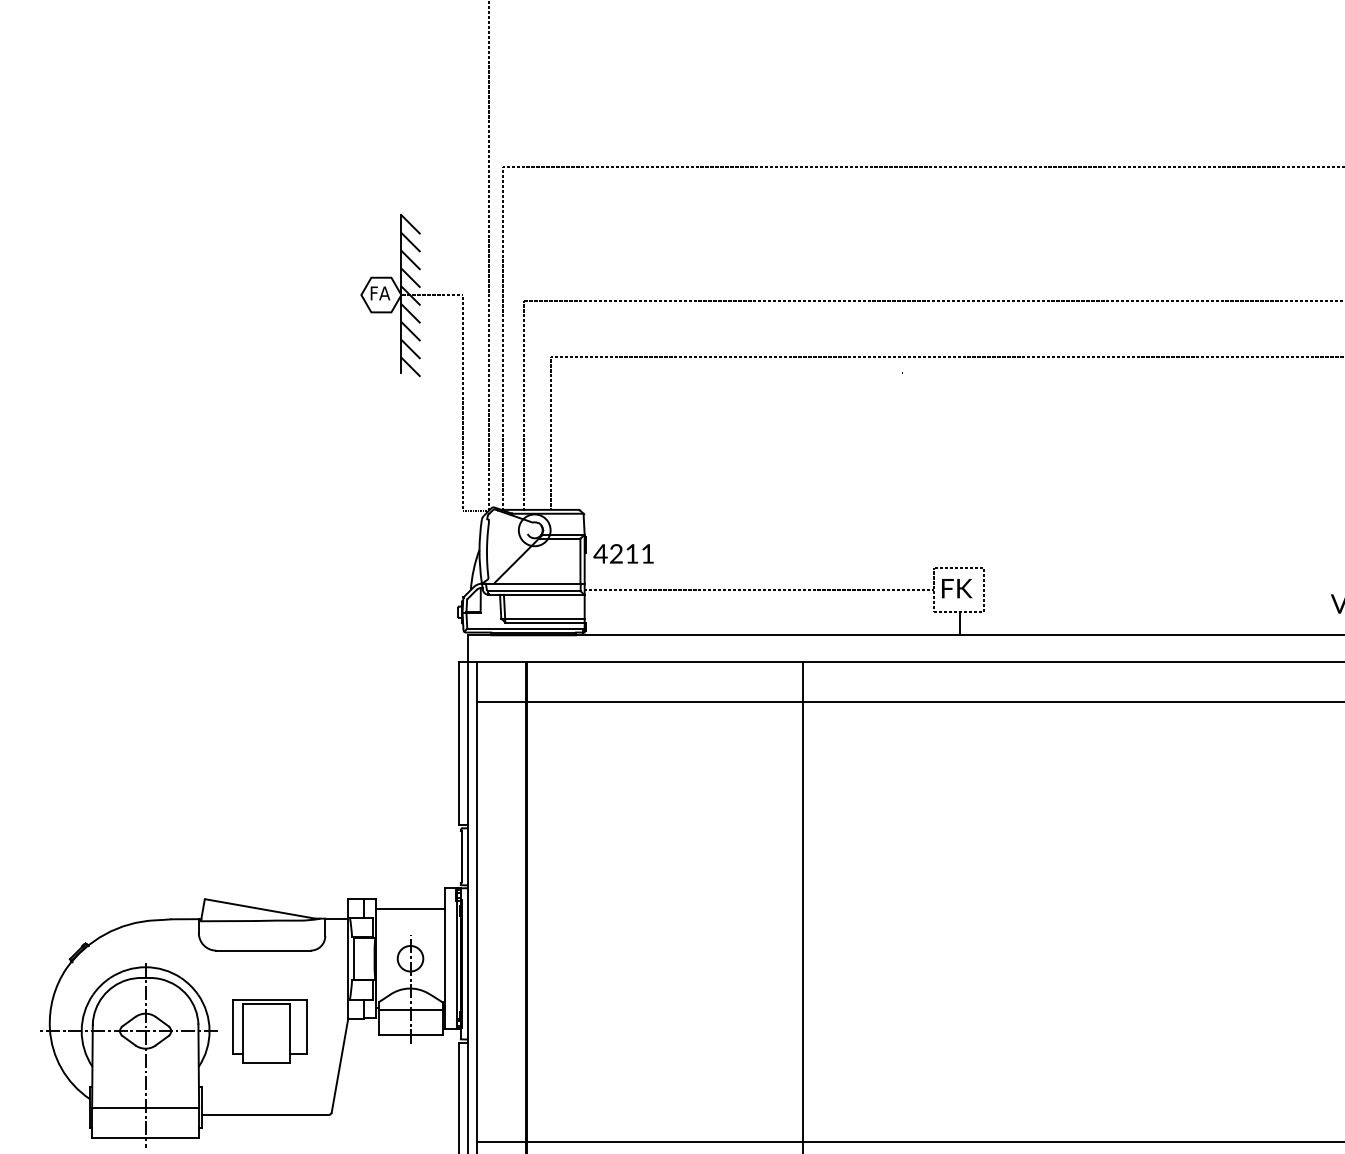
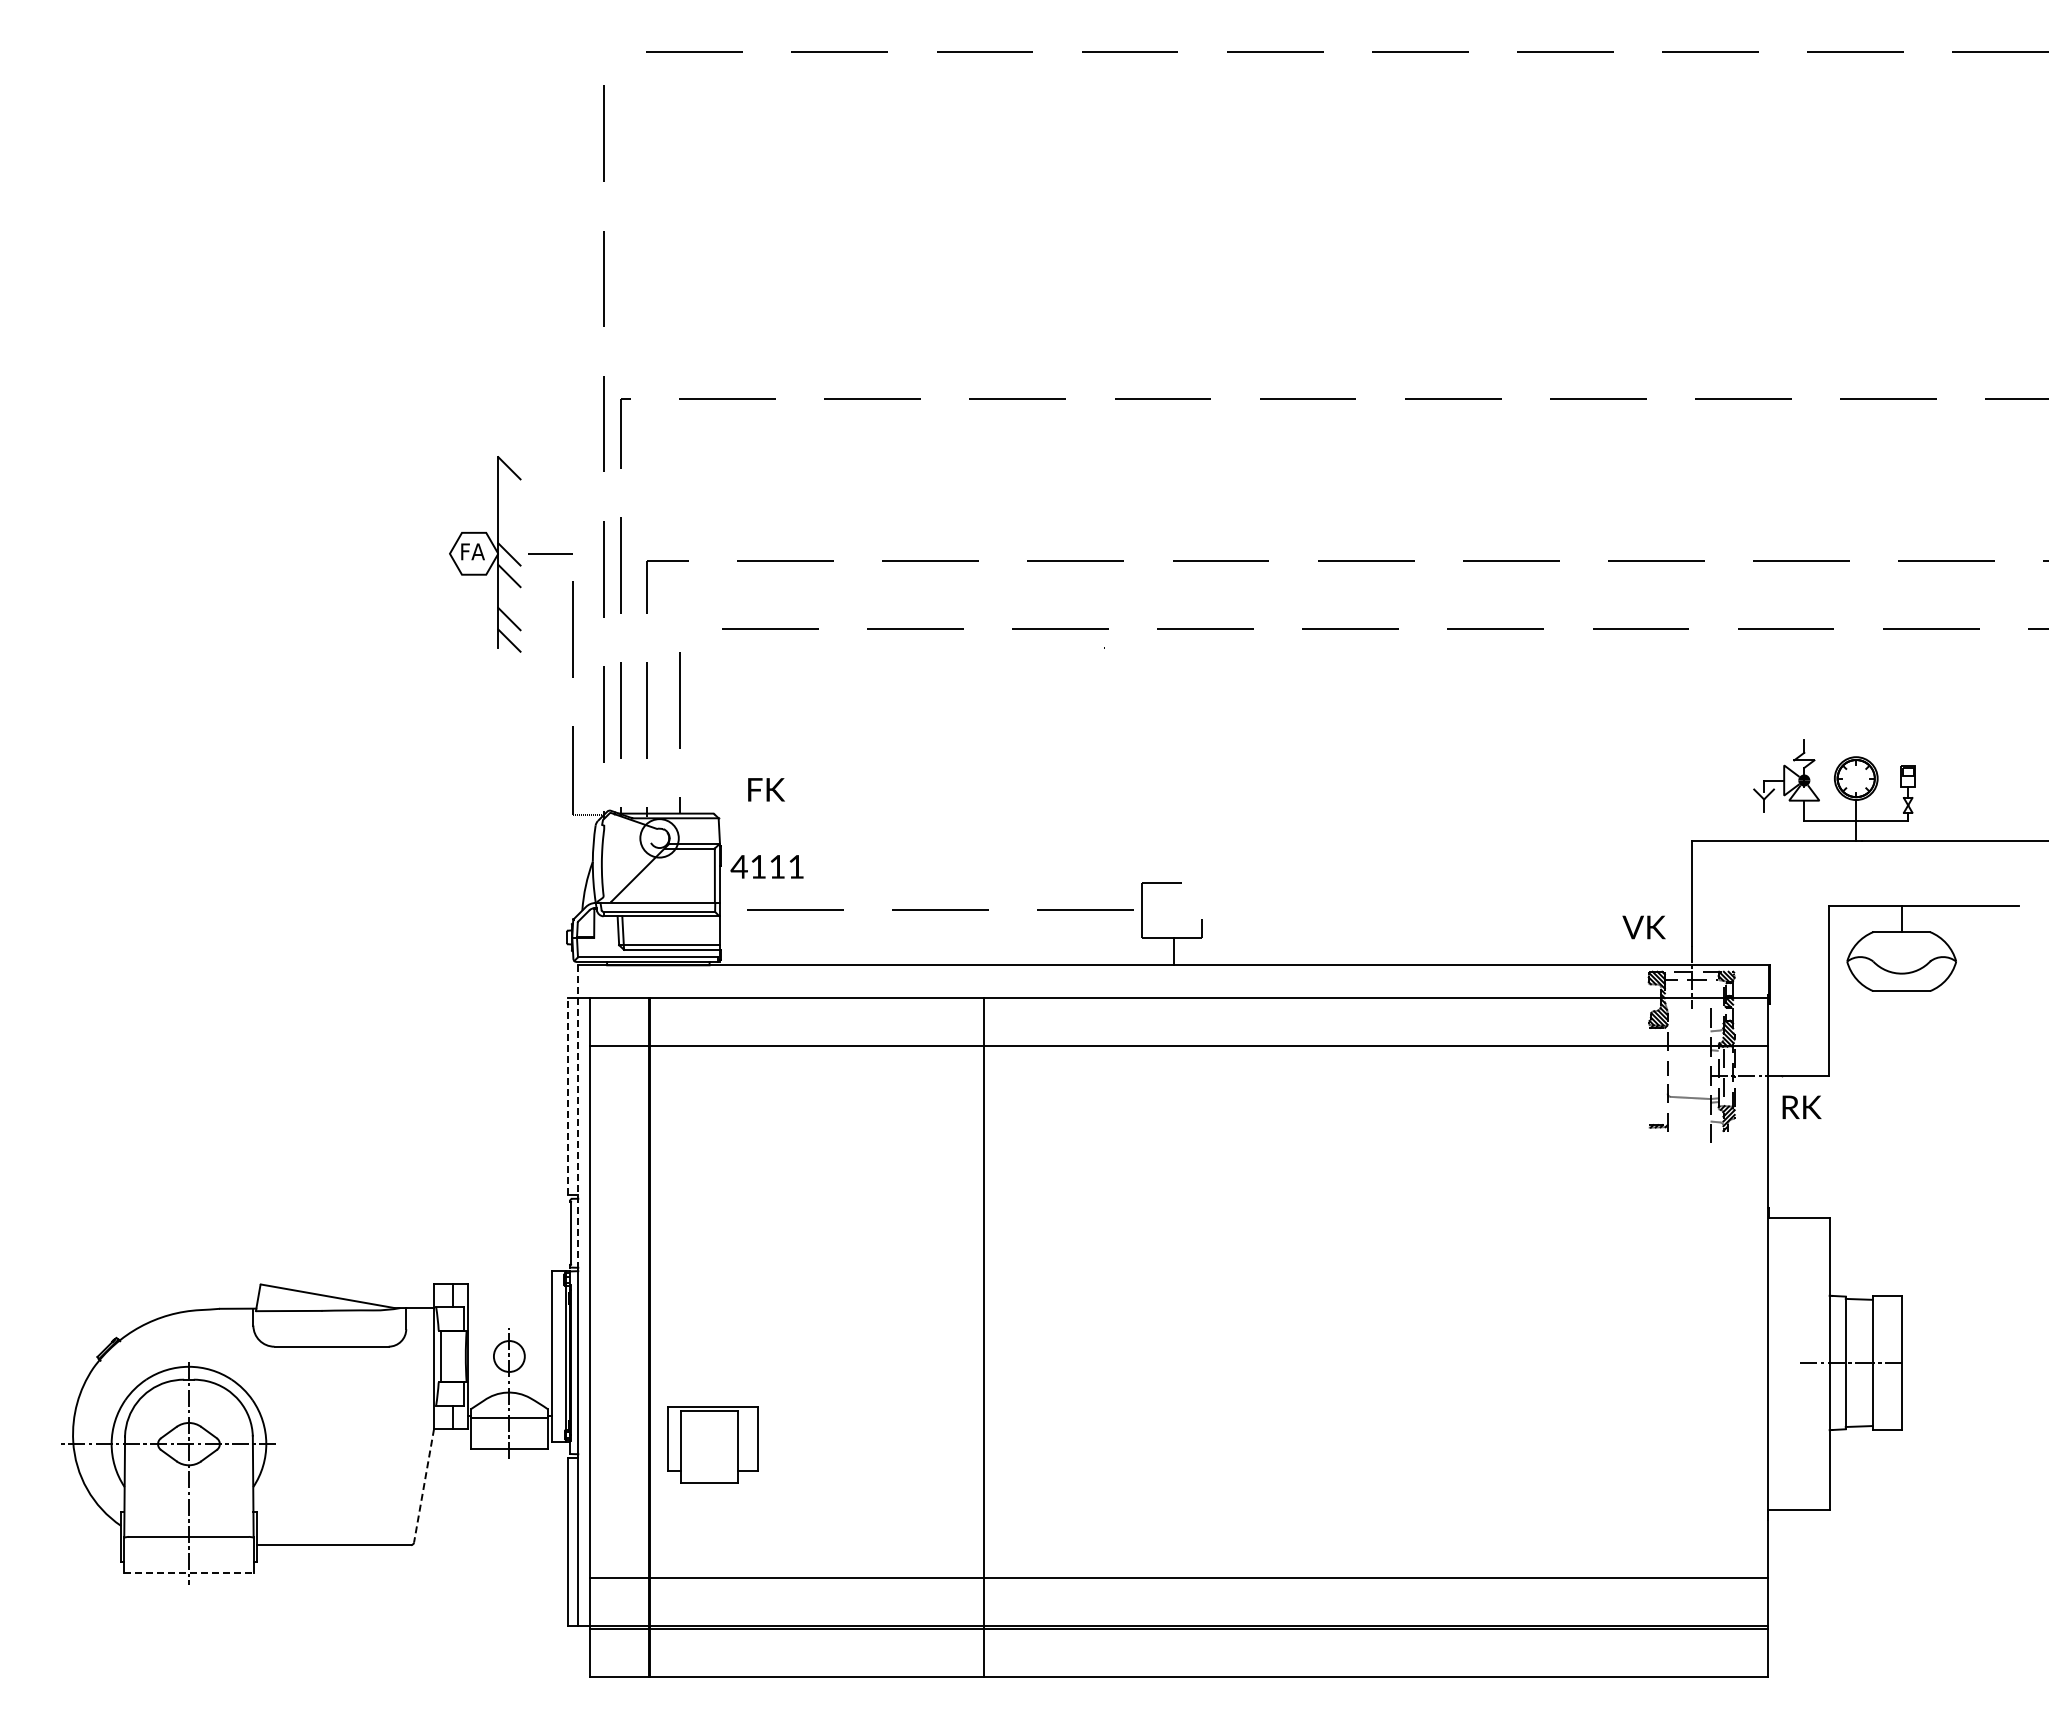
line: (410, 241) -> (509, 489), removed
line: (410, 260) -> (509, 511), removed
line: (410, 277) -> (509, 532), removed
line: (410, 331) -> (509, 597), removed
text: (616, 553) -> (758, 866), 4211 -> 4111
text: (957, 588) -> (766, 789), moved
line: (458, 743) -> (567, 1096), solid -> dashed
line: (467, 761) -> (578, 1117), solid -> dashed
line: (410, 909) -> (509, 1296), removed
part: (269, 1031) -> (712, 1444), moved
line: (340, 1065) -> (424, 1485), solid -> dashed
line: (145, 1138) -> (188, 1573), solid -> dashed

